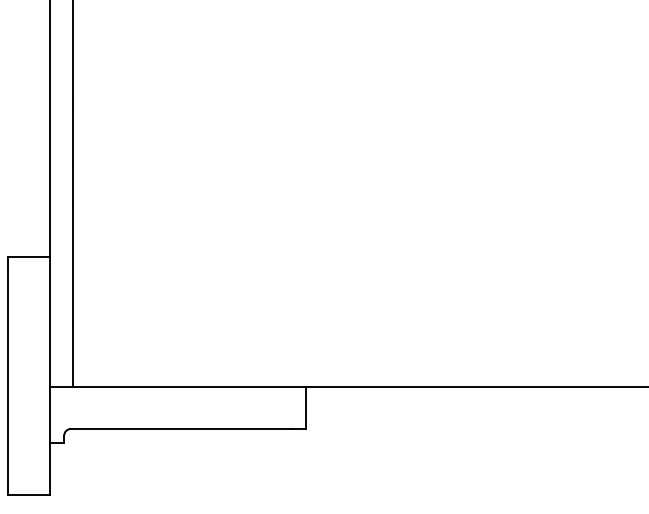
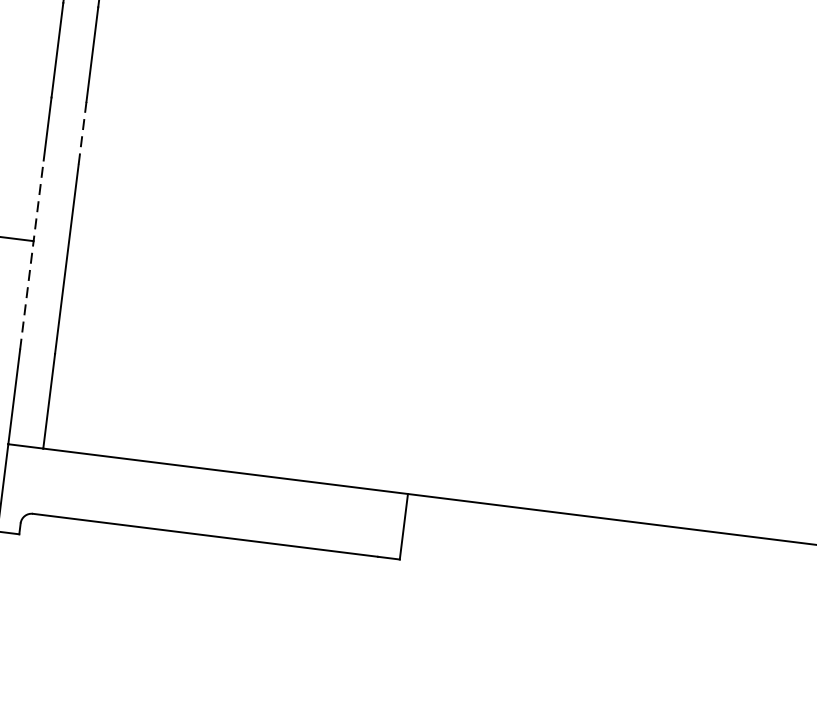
line: (72, 185) -> (82, 133), solid -> dashed
line: (50, 265) -> (32, 254), solid -> dashed

